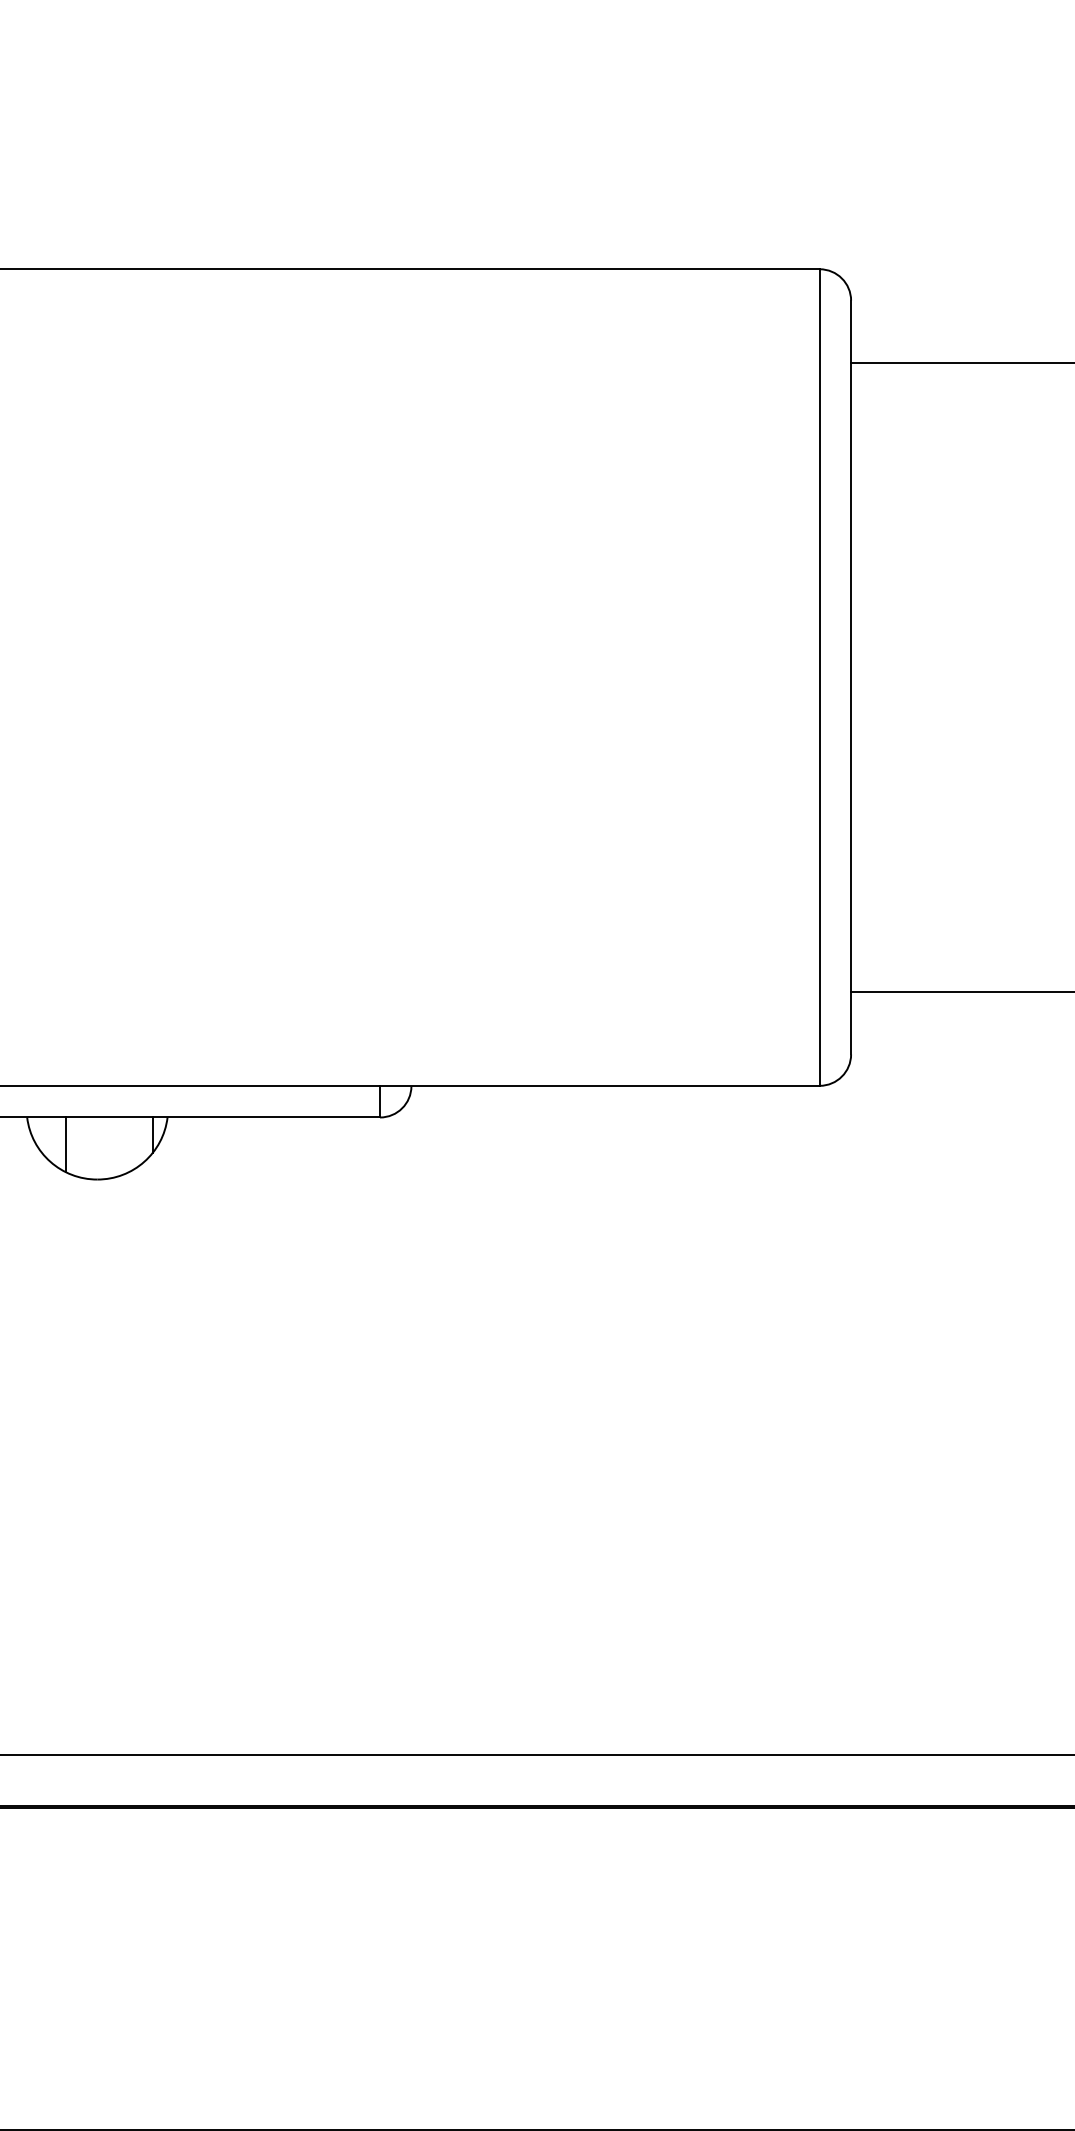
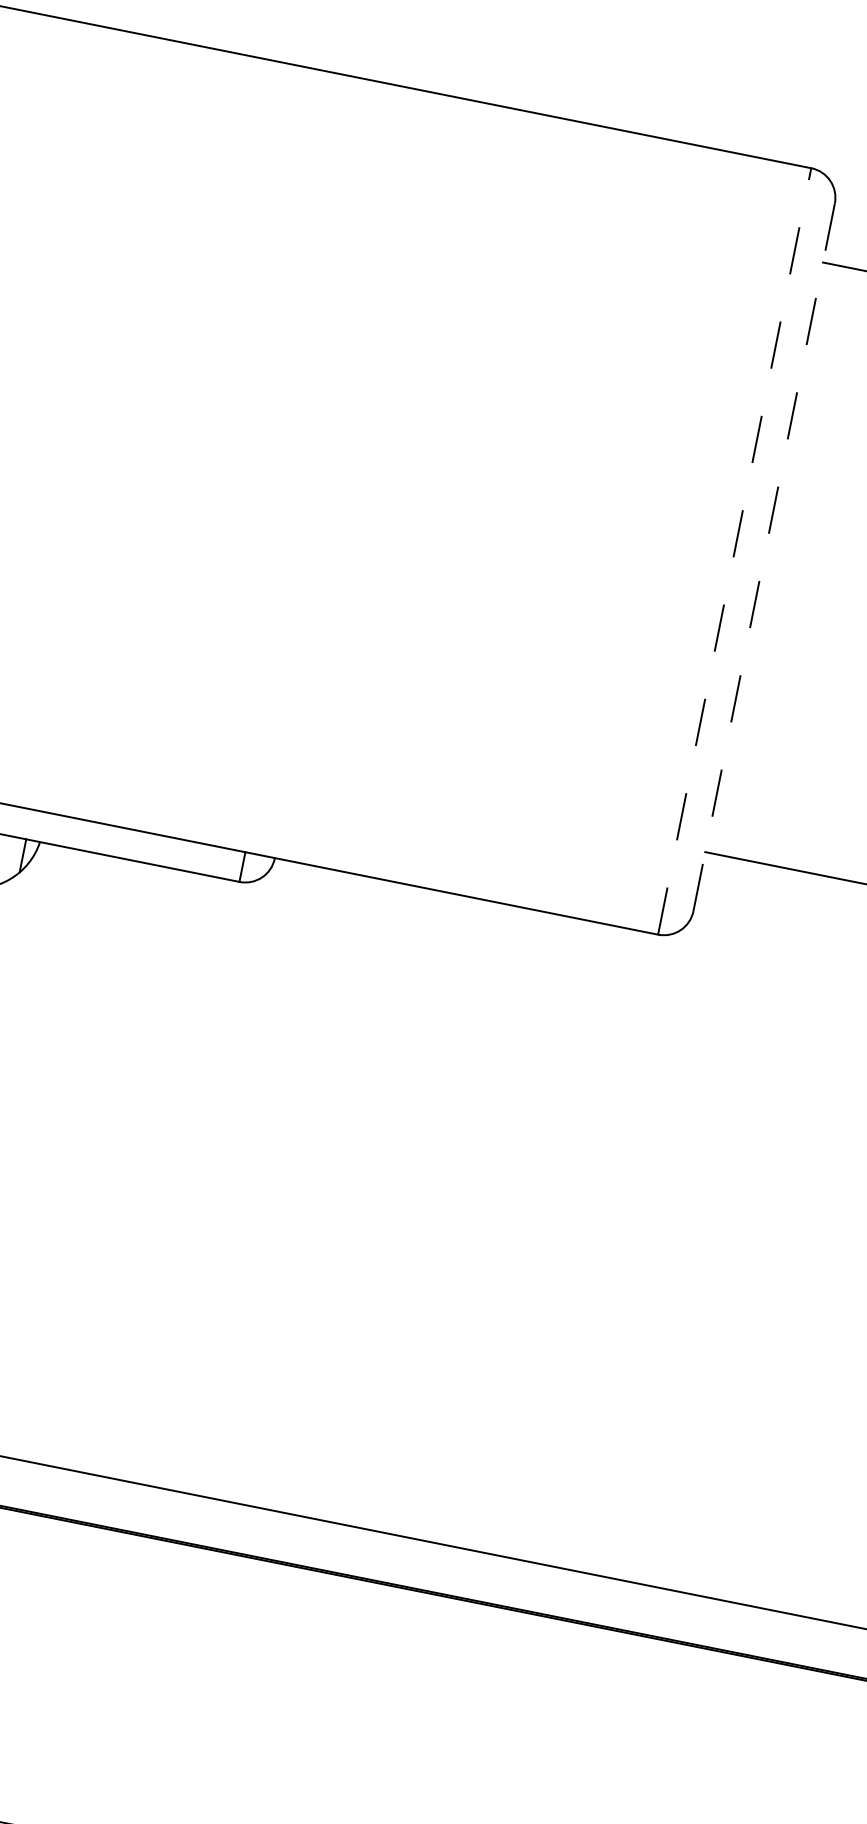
line: (819, 677) -> (734, 551), solid -> dashed
line: (851, 677) -> (764, 557), solid -> dashed

